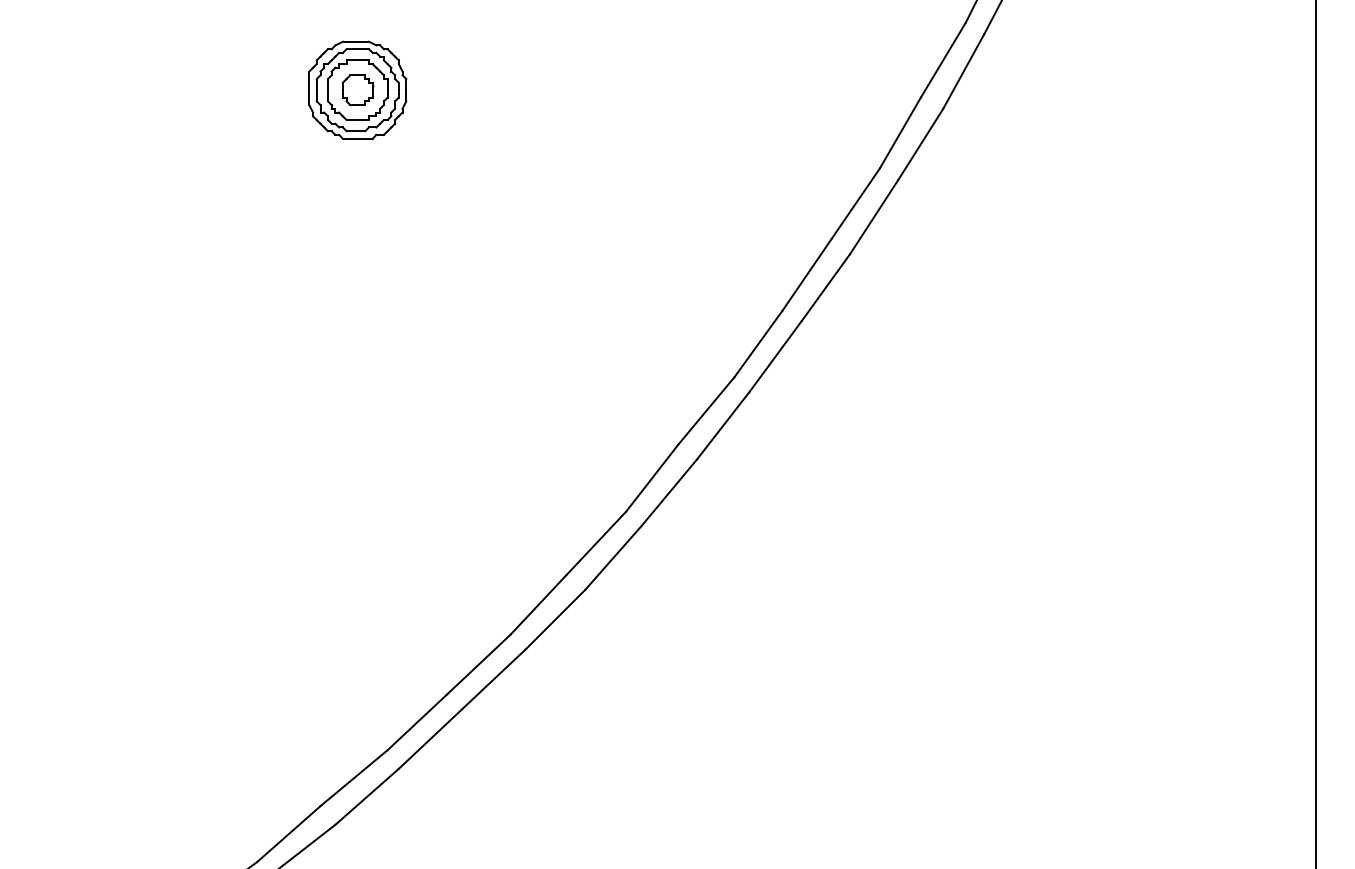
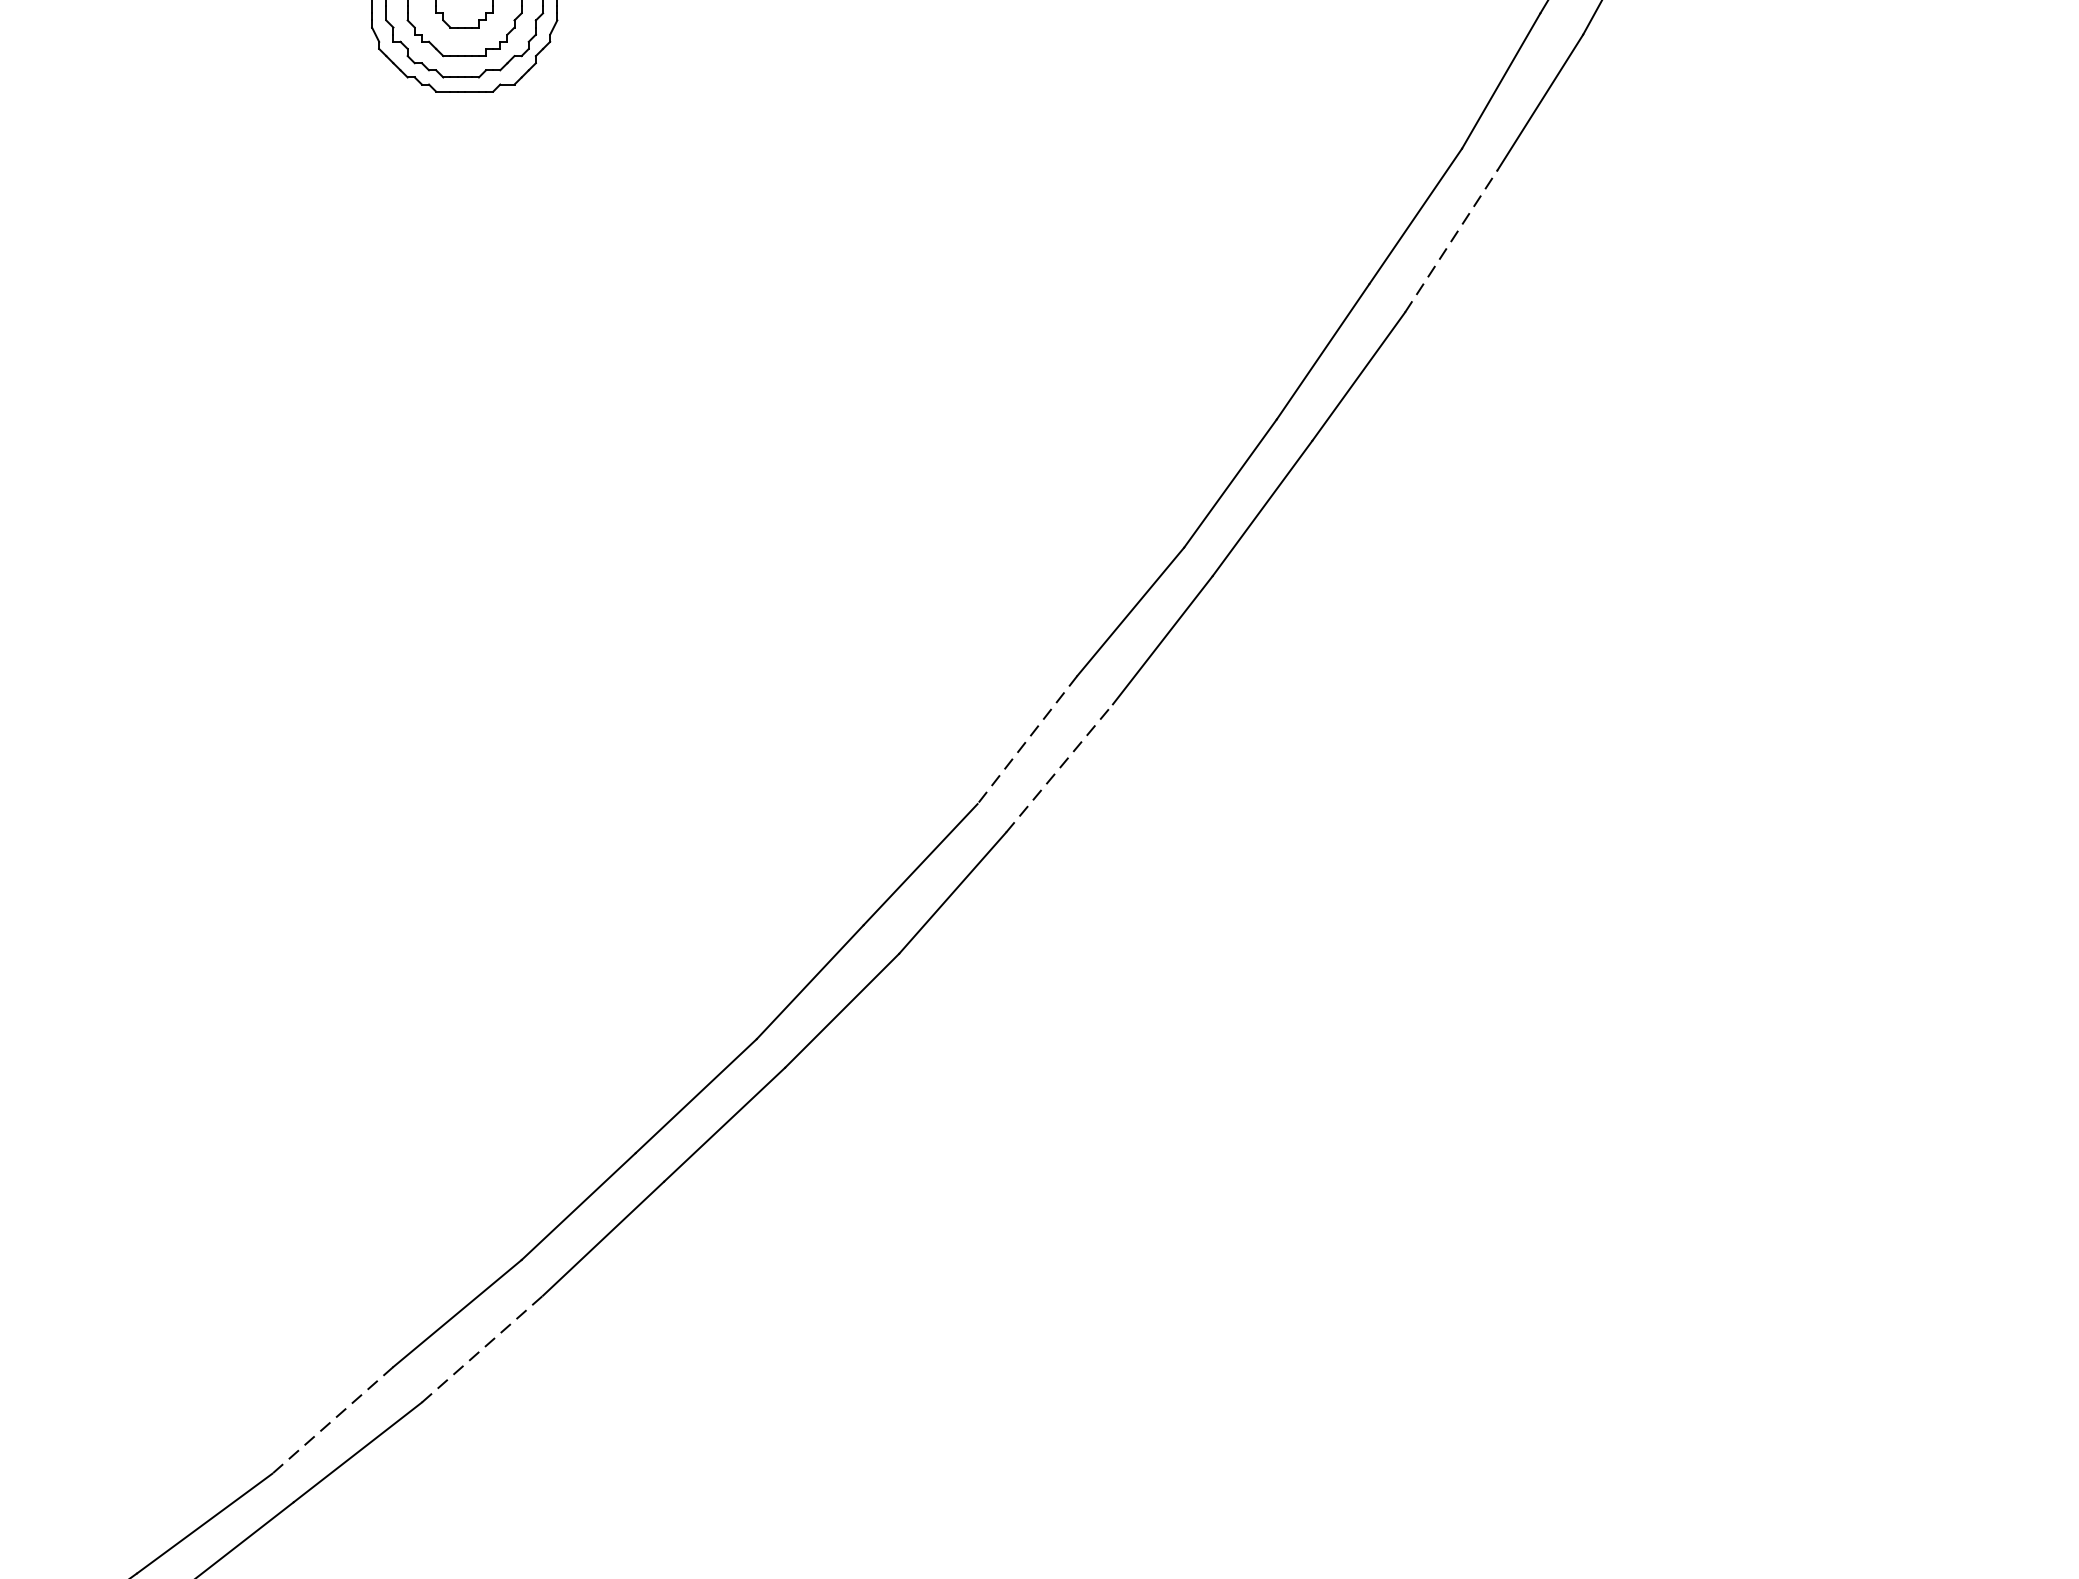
line: (874, 216) -> (1451, 240), solid -> dashed
line: (652, 478) -> (1027, 740), solid -> dashed
line: (669, 492) -> (1060, 767), solid -> dashed
line: (367, 796) -> (483, 1348), solid -> dashed
line: (288, 834) -> (332, 1421), solid -> dashed

